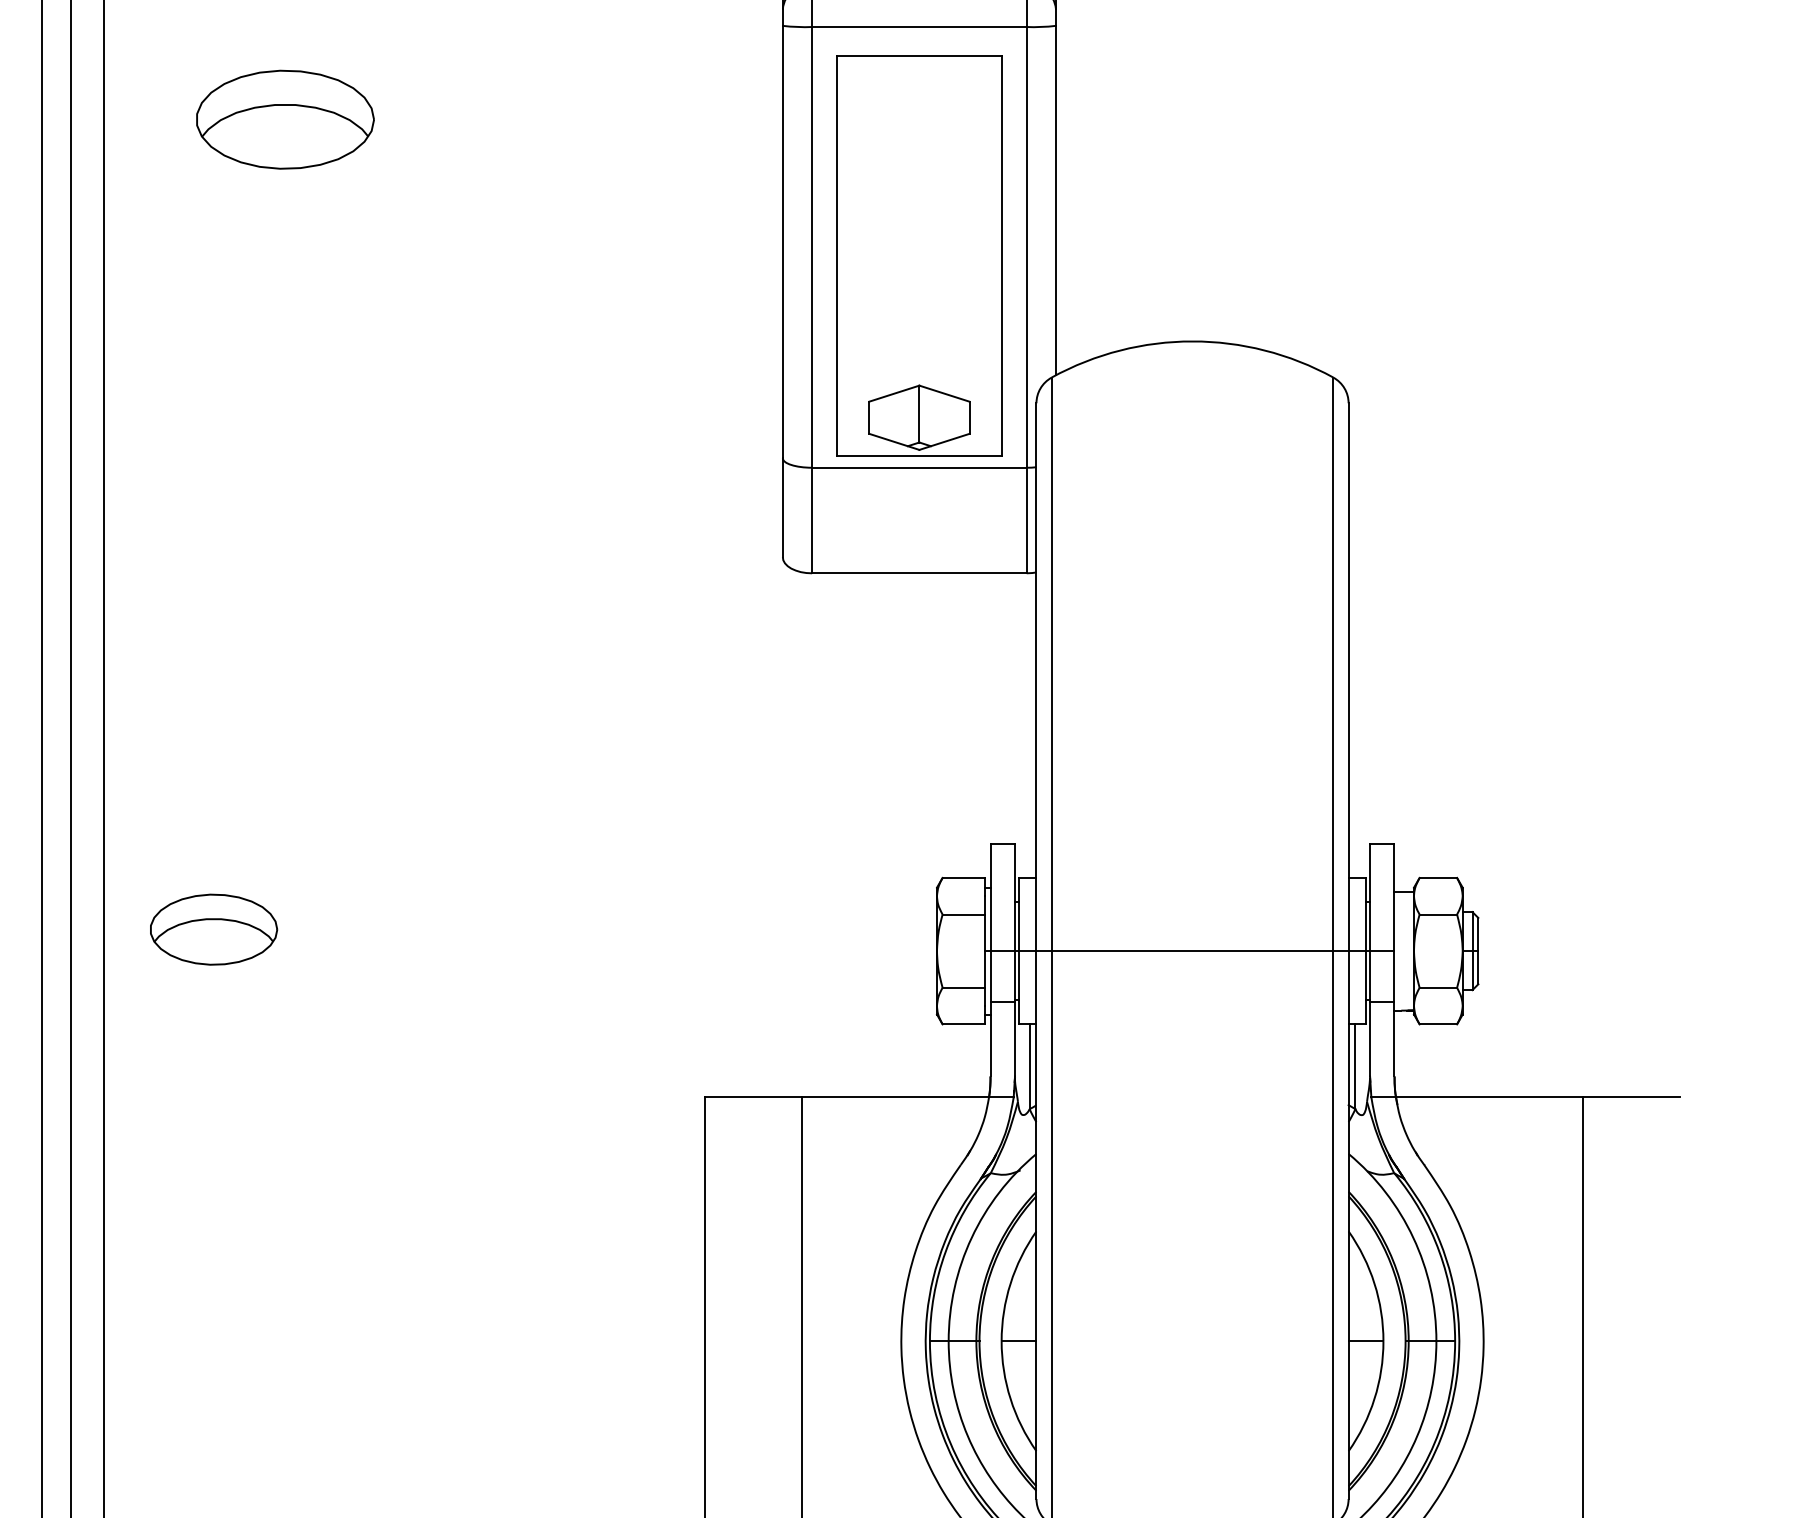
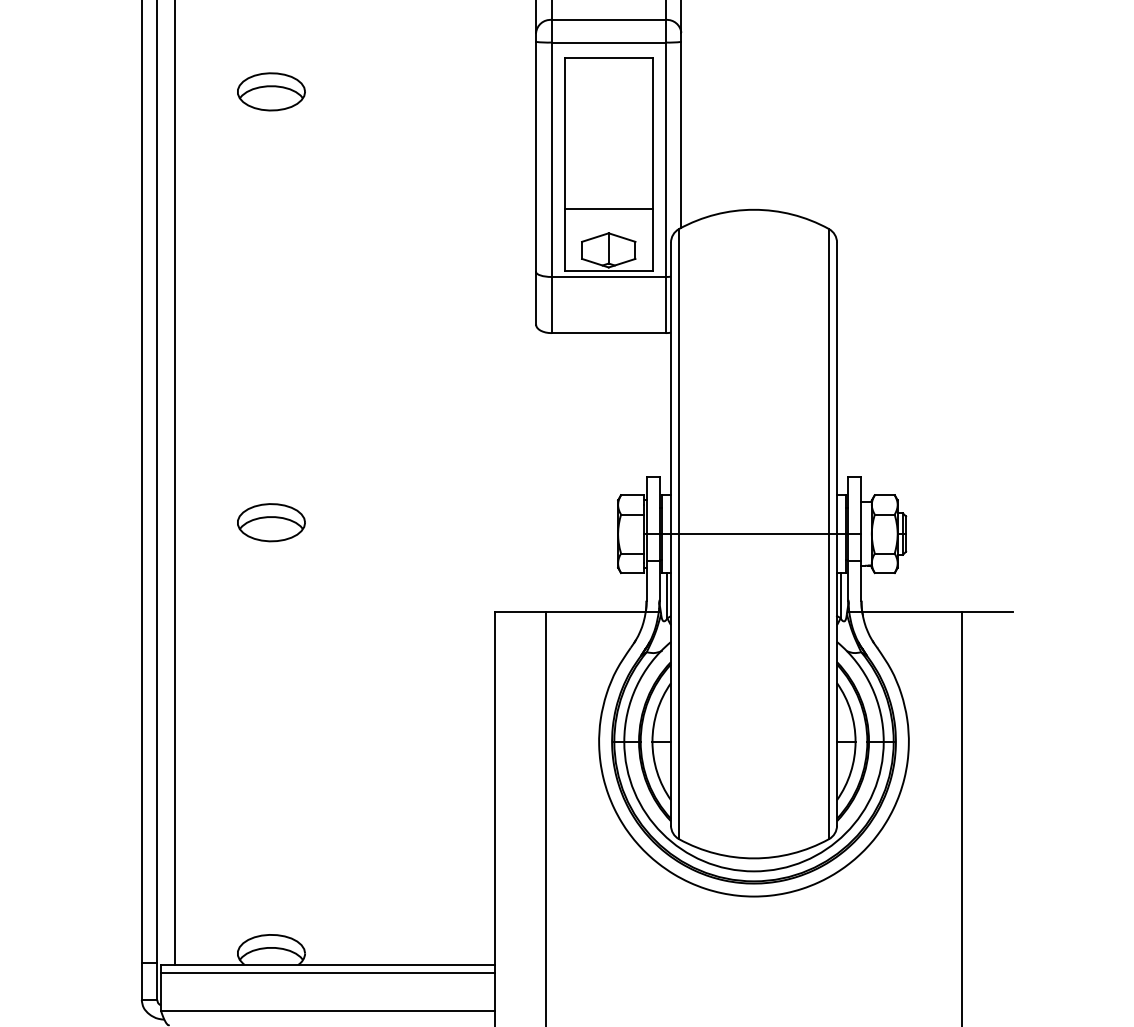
part: (285, 119) -> (271, 91), size x0.71
line: (918, 340) -> (608, 209), added
part: (214, 929) -> (271, 522), moved

